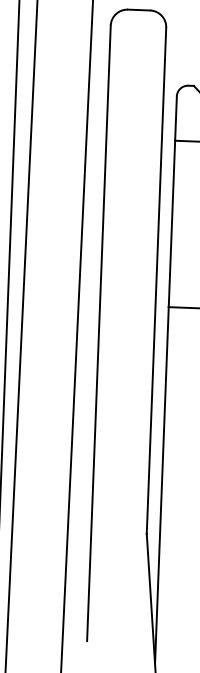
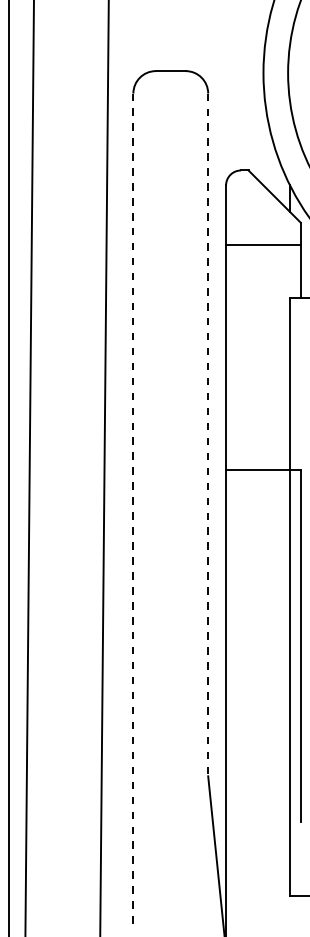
line: (156, 281) -> (208, 435), solid -> dashed
line: (99, 333) -> (133, 508), solid -> dashed

